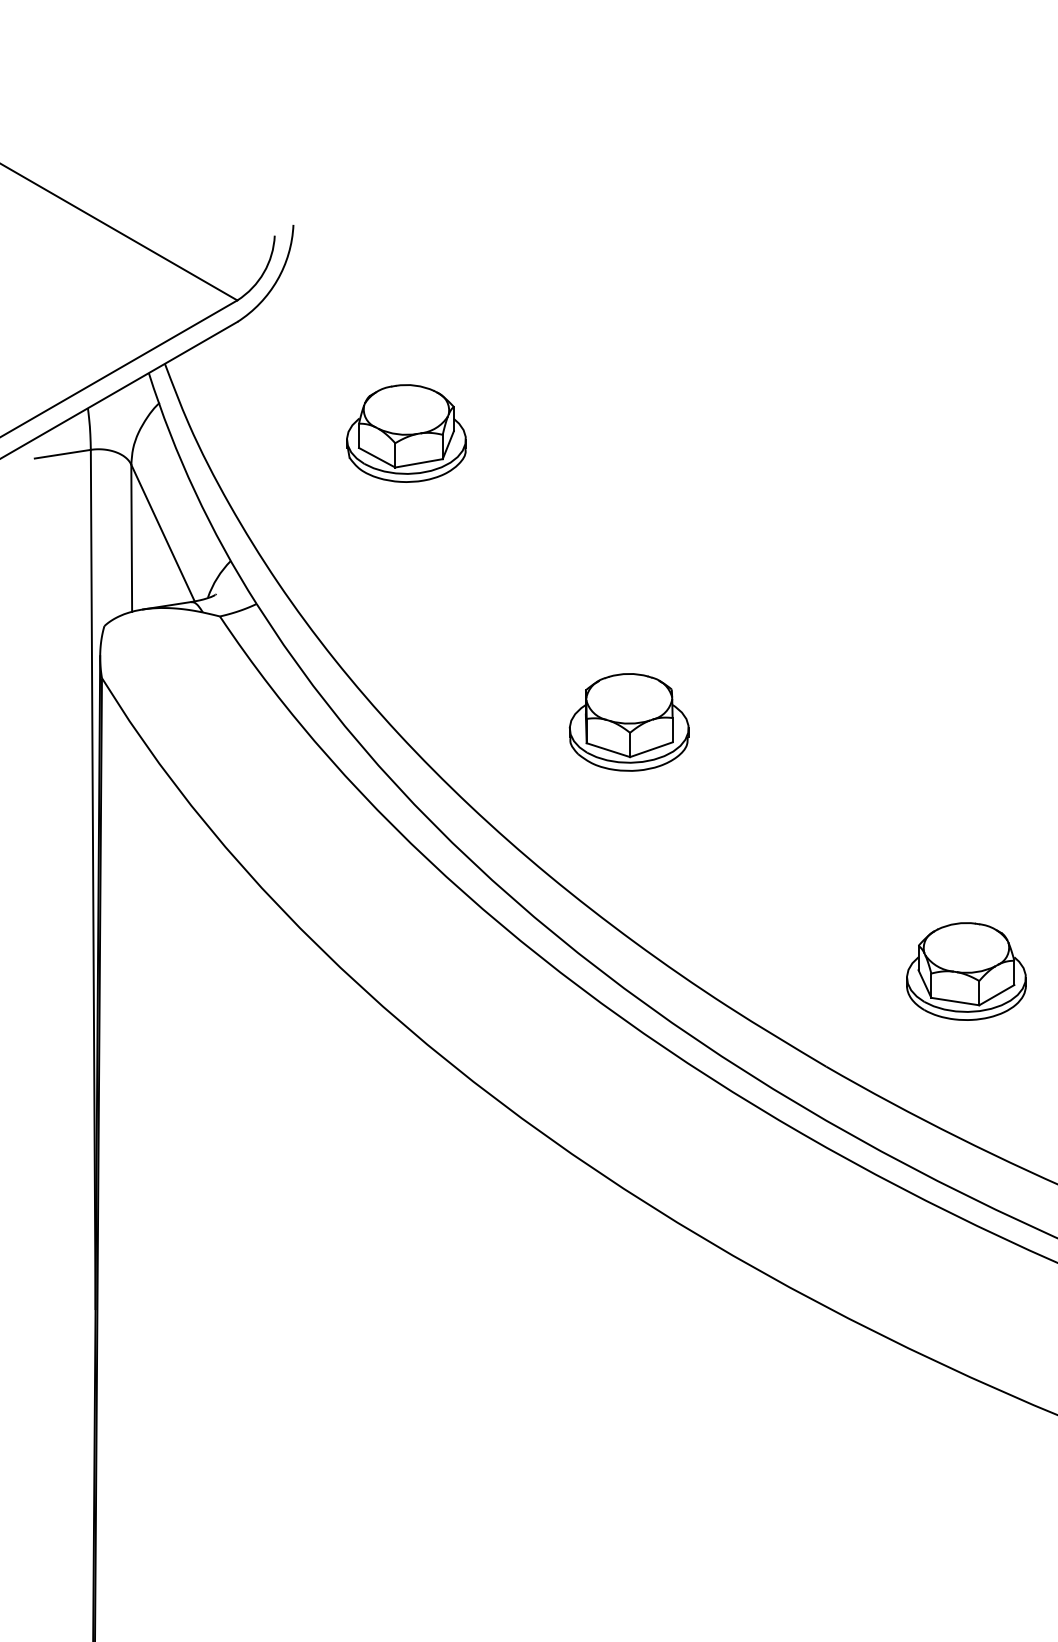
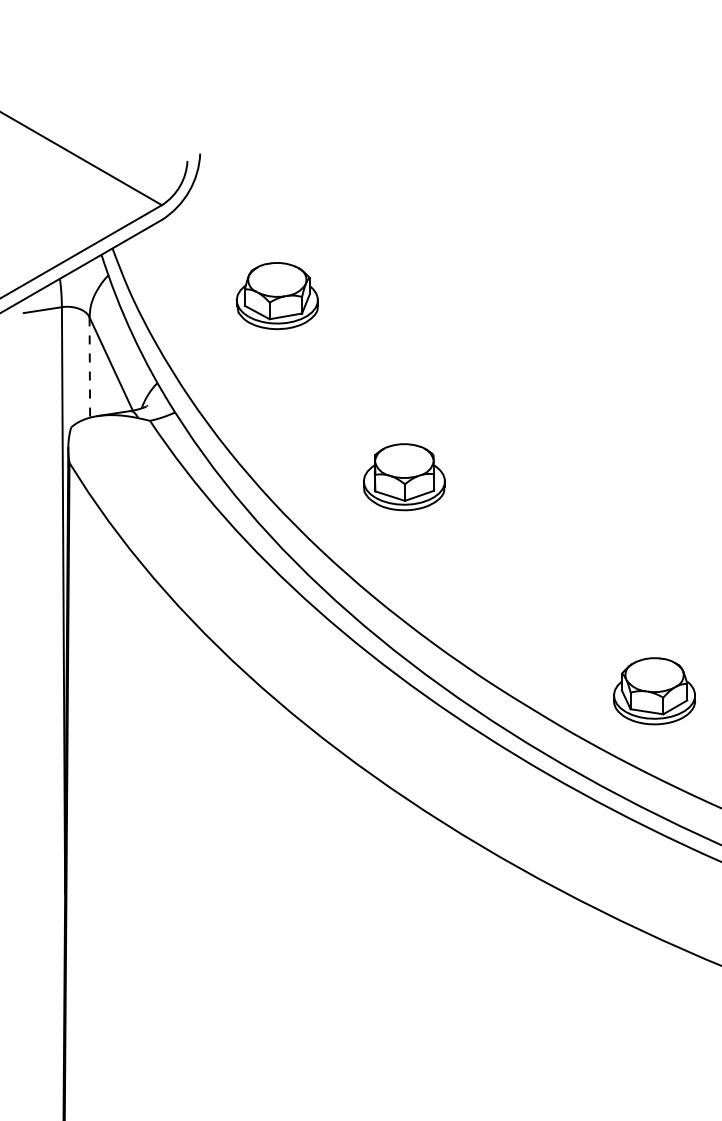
line: (131, 539) -> (89, 368), solid -> dashed
part: (629, 722) -> (404, 477), moved
part: (966, 971) -> (654, 691), moved

